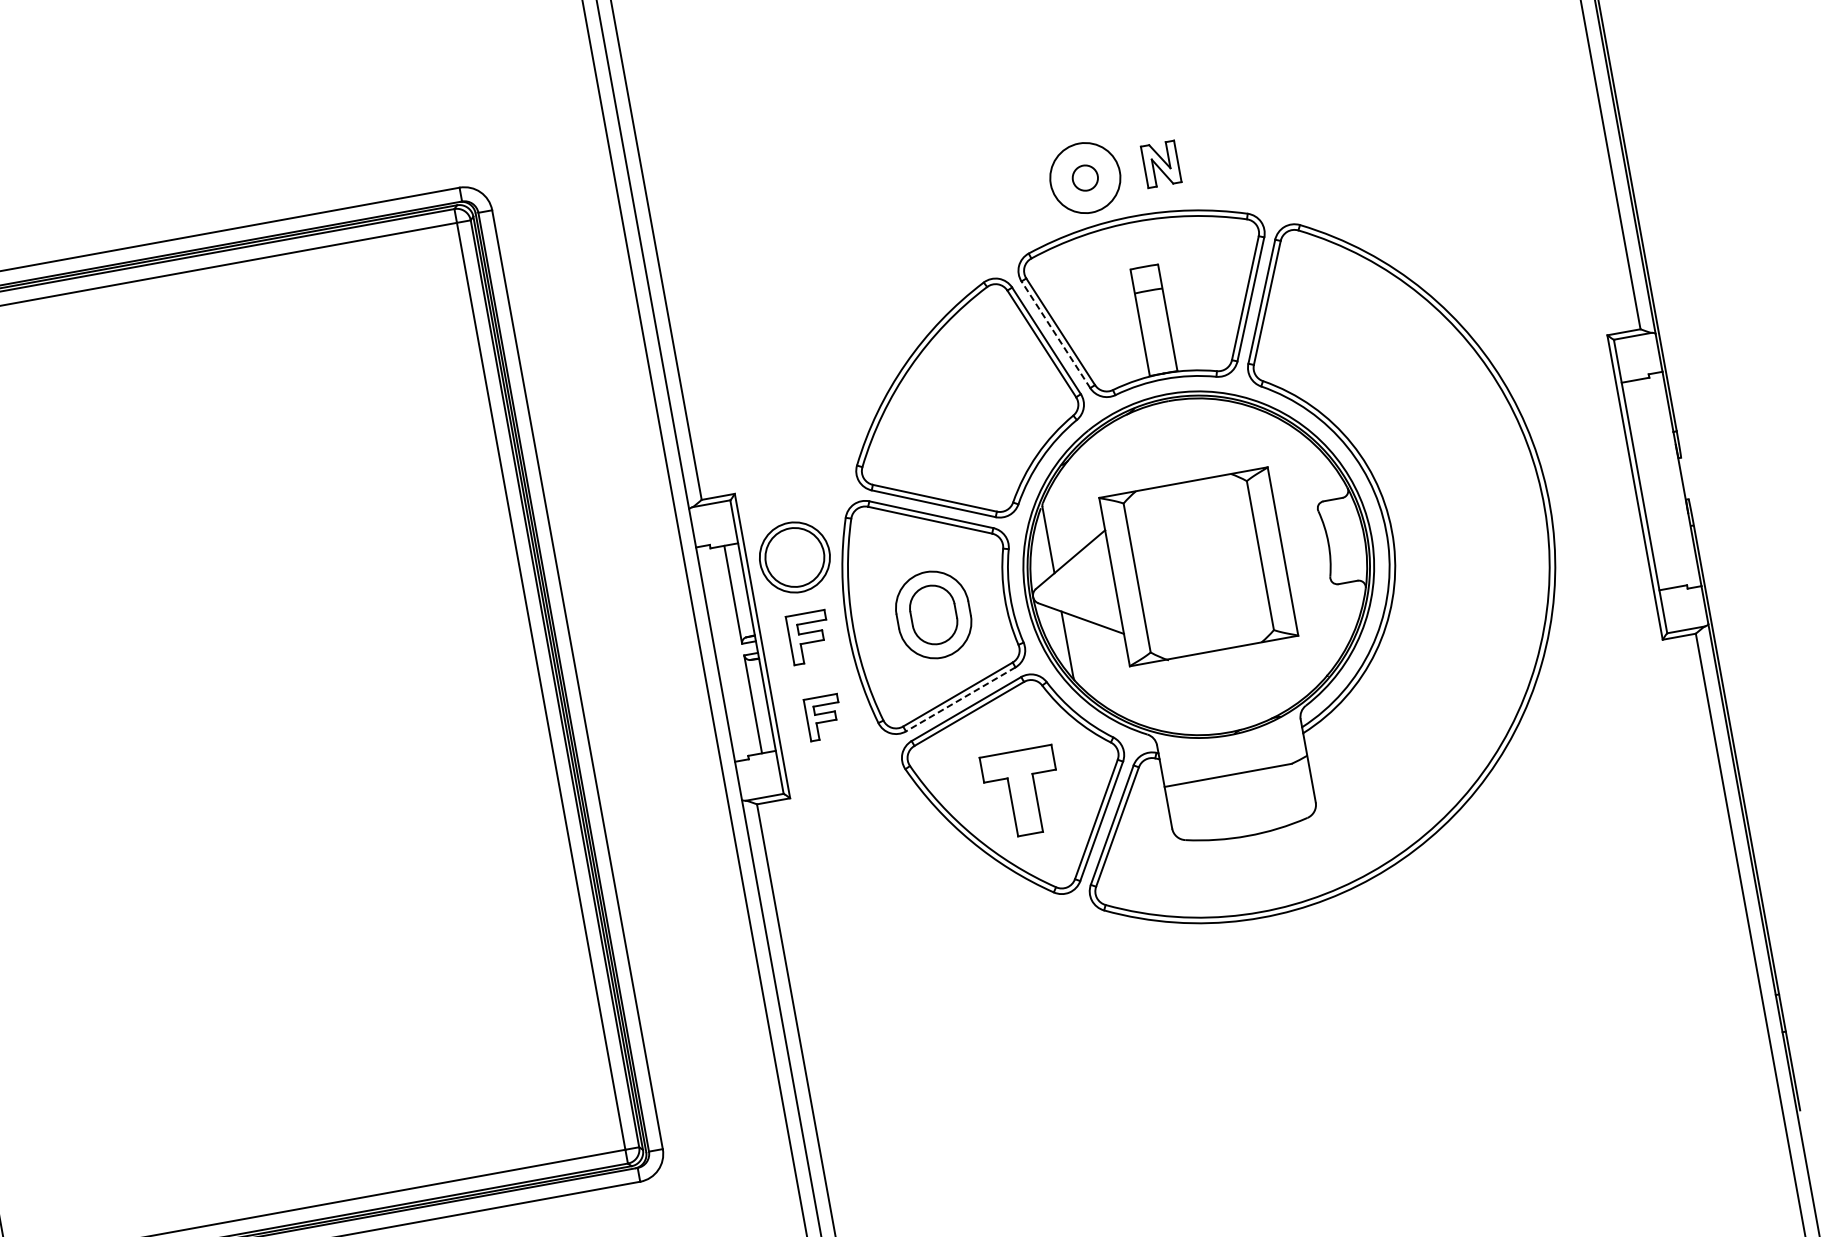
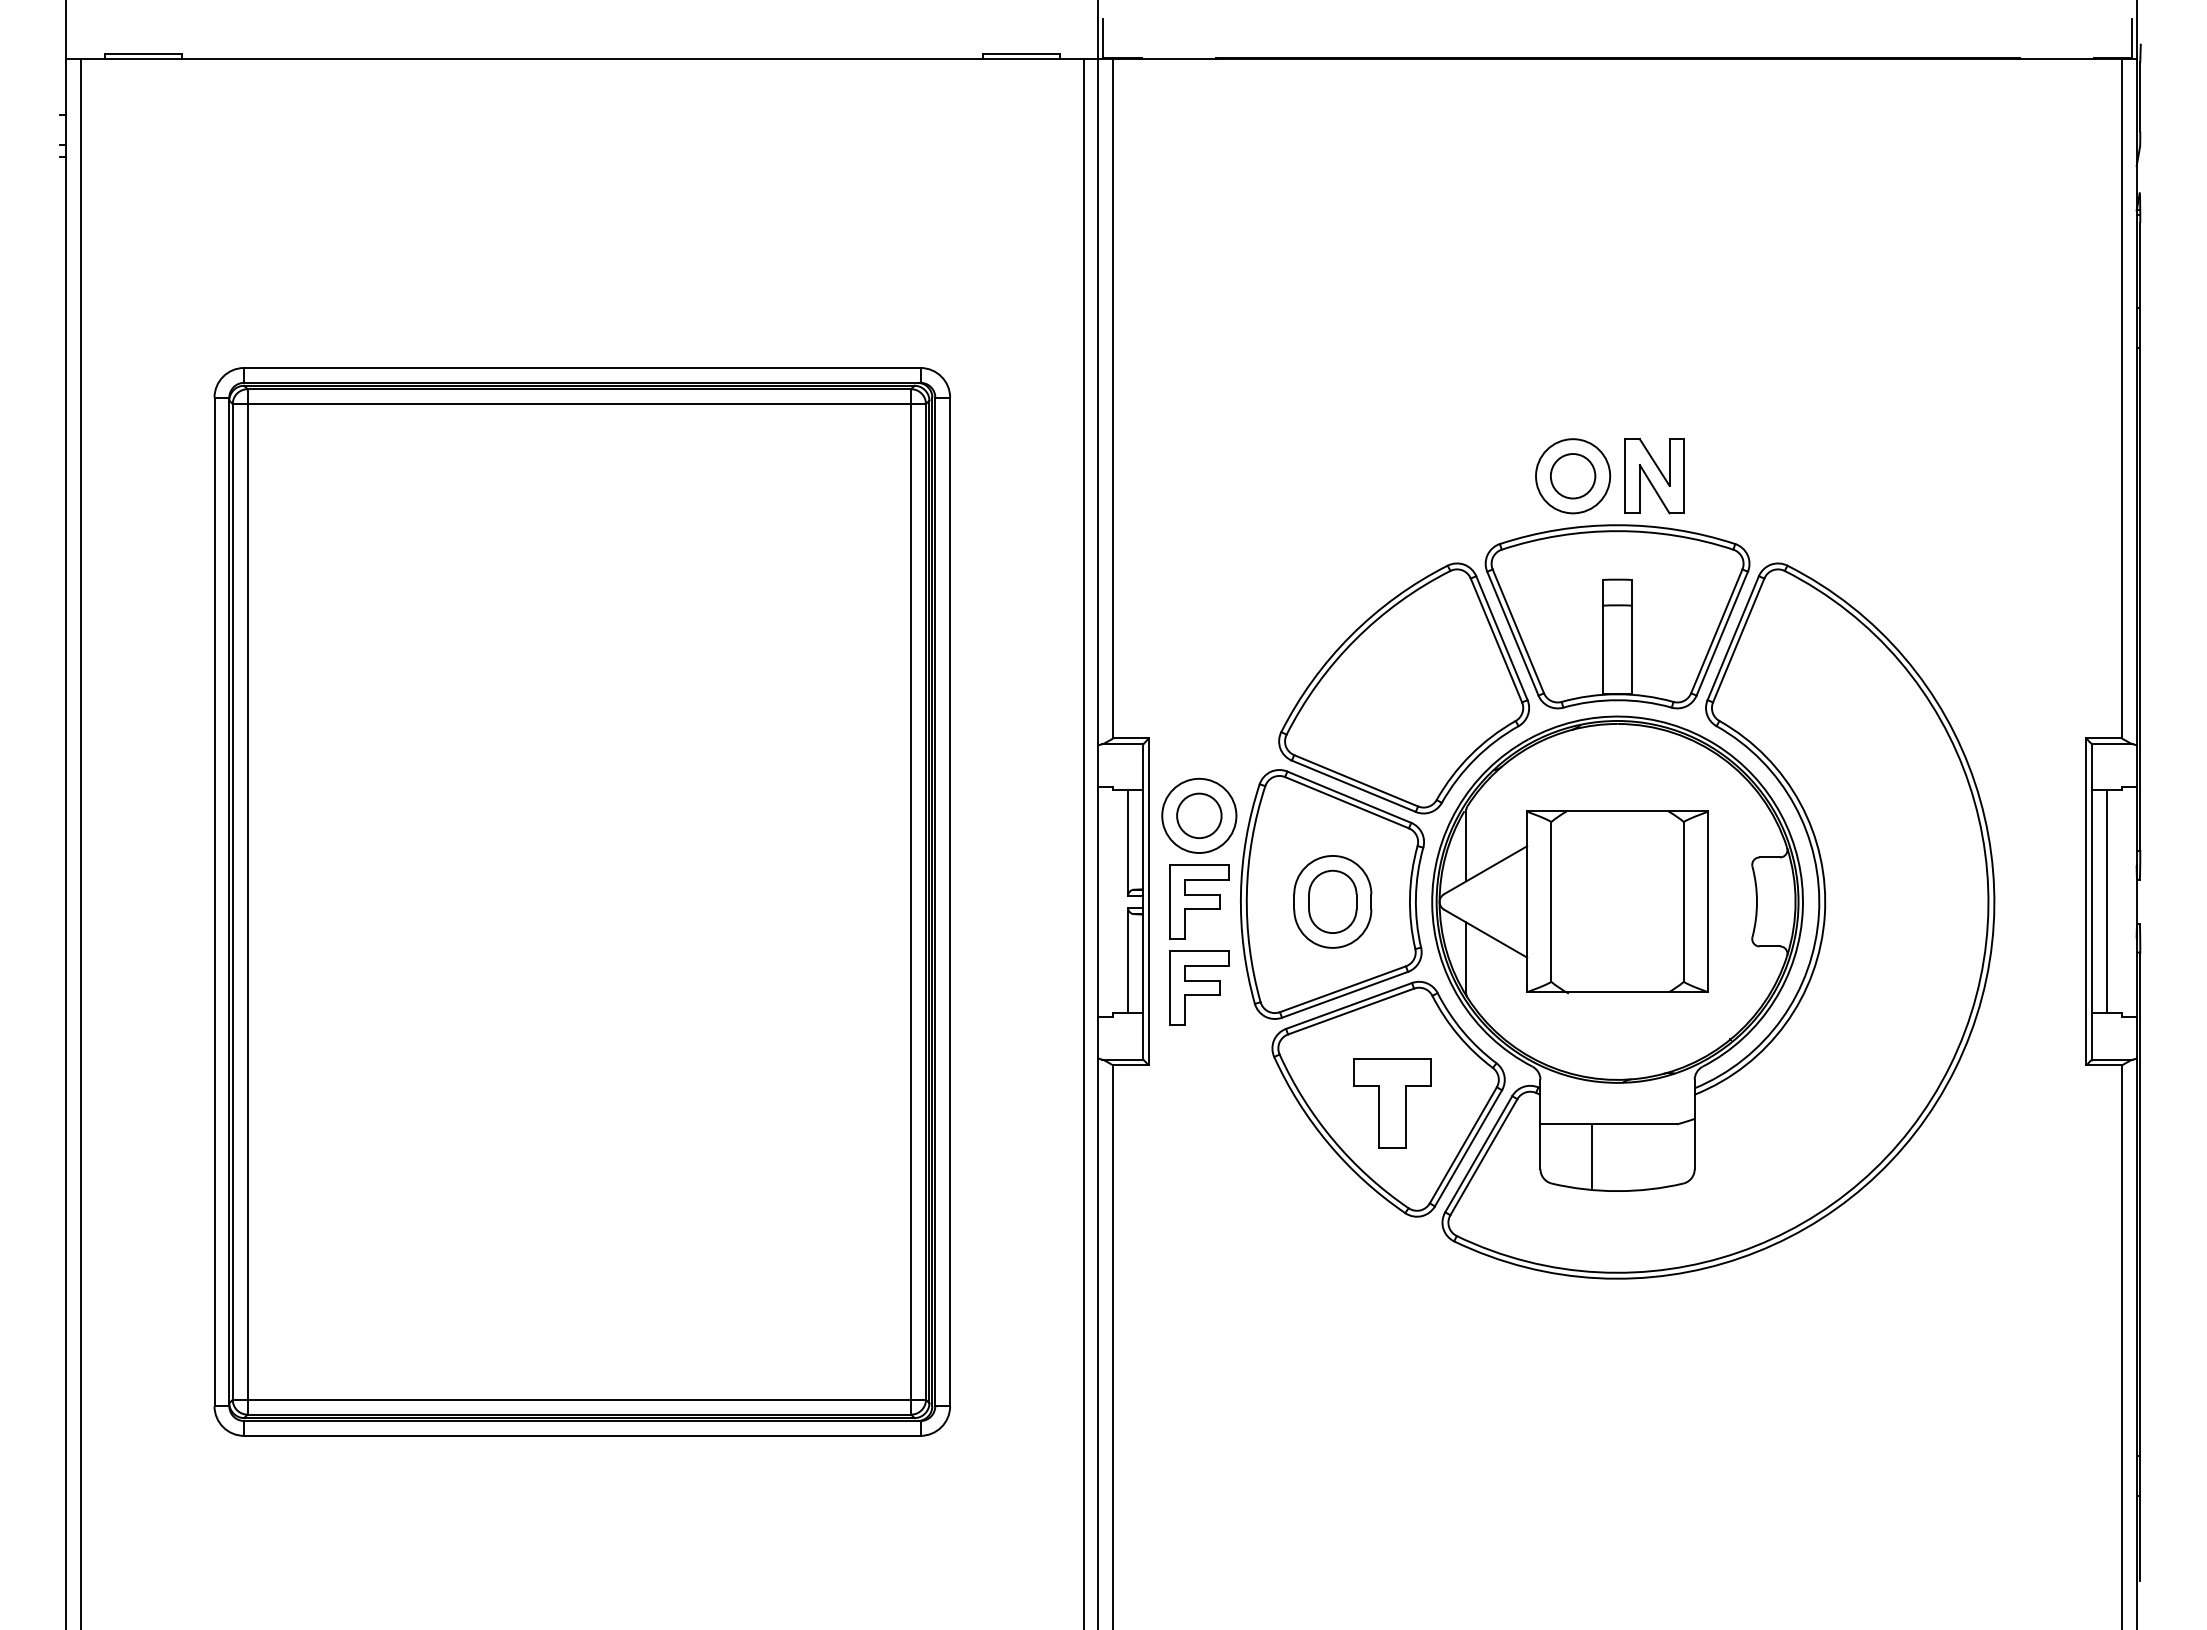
part: (1161, 164) -> (1654, 476), size x1.67
circle: (1084, 178) -> (1572, 476), size x1.67
line: (1055, 334) -> (1512, 633), dashed -> solid
line: (1654, 483) -> (2107, 901), added
circle: (794, 557) -> (1199, 815), size x0.71
part: (809, 637) -> (1199, 901), size x1.43
line: (960, 700) -> (1344, 995), dashed -> solid
part: (824, 717) -> (1199, 987), size x1.67
line: (1218, 808) -> (1592, 1156), added

